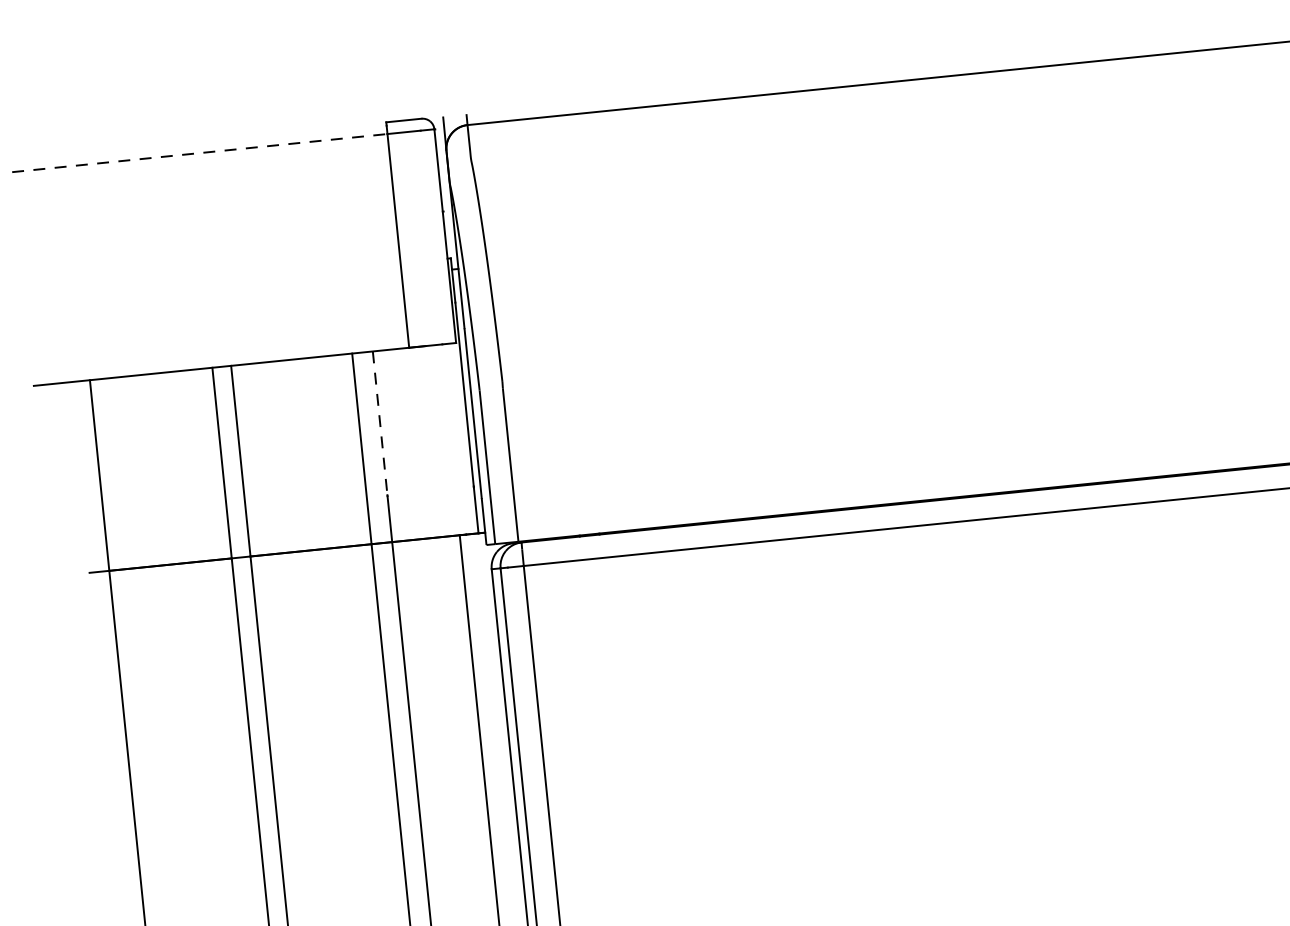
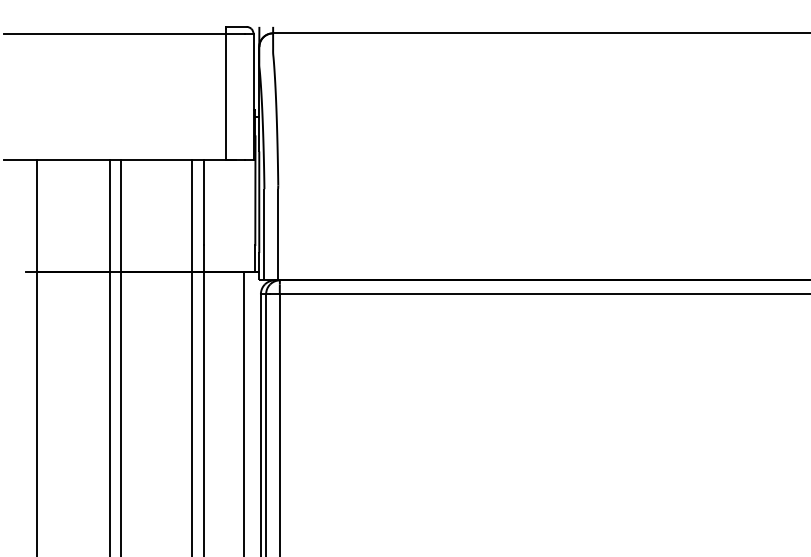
line: (200, 152) -> (115, 33), dashed -> solid
line: (380, 423) -> (204, 202), dashed -> solid

